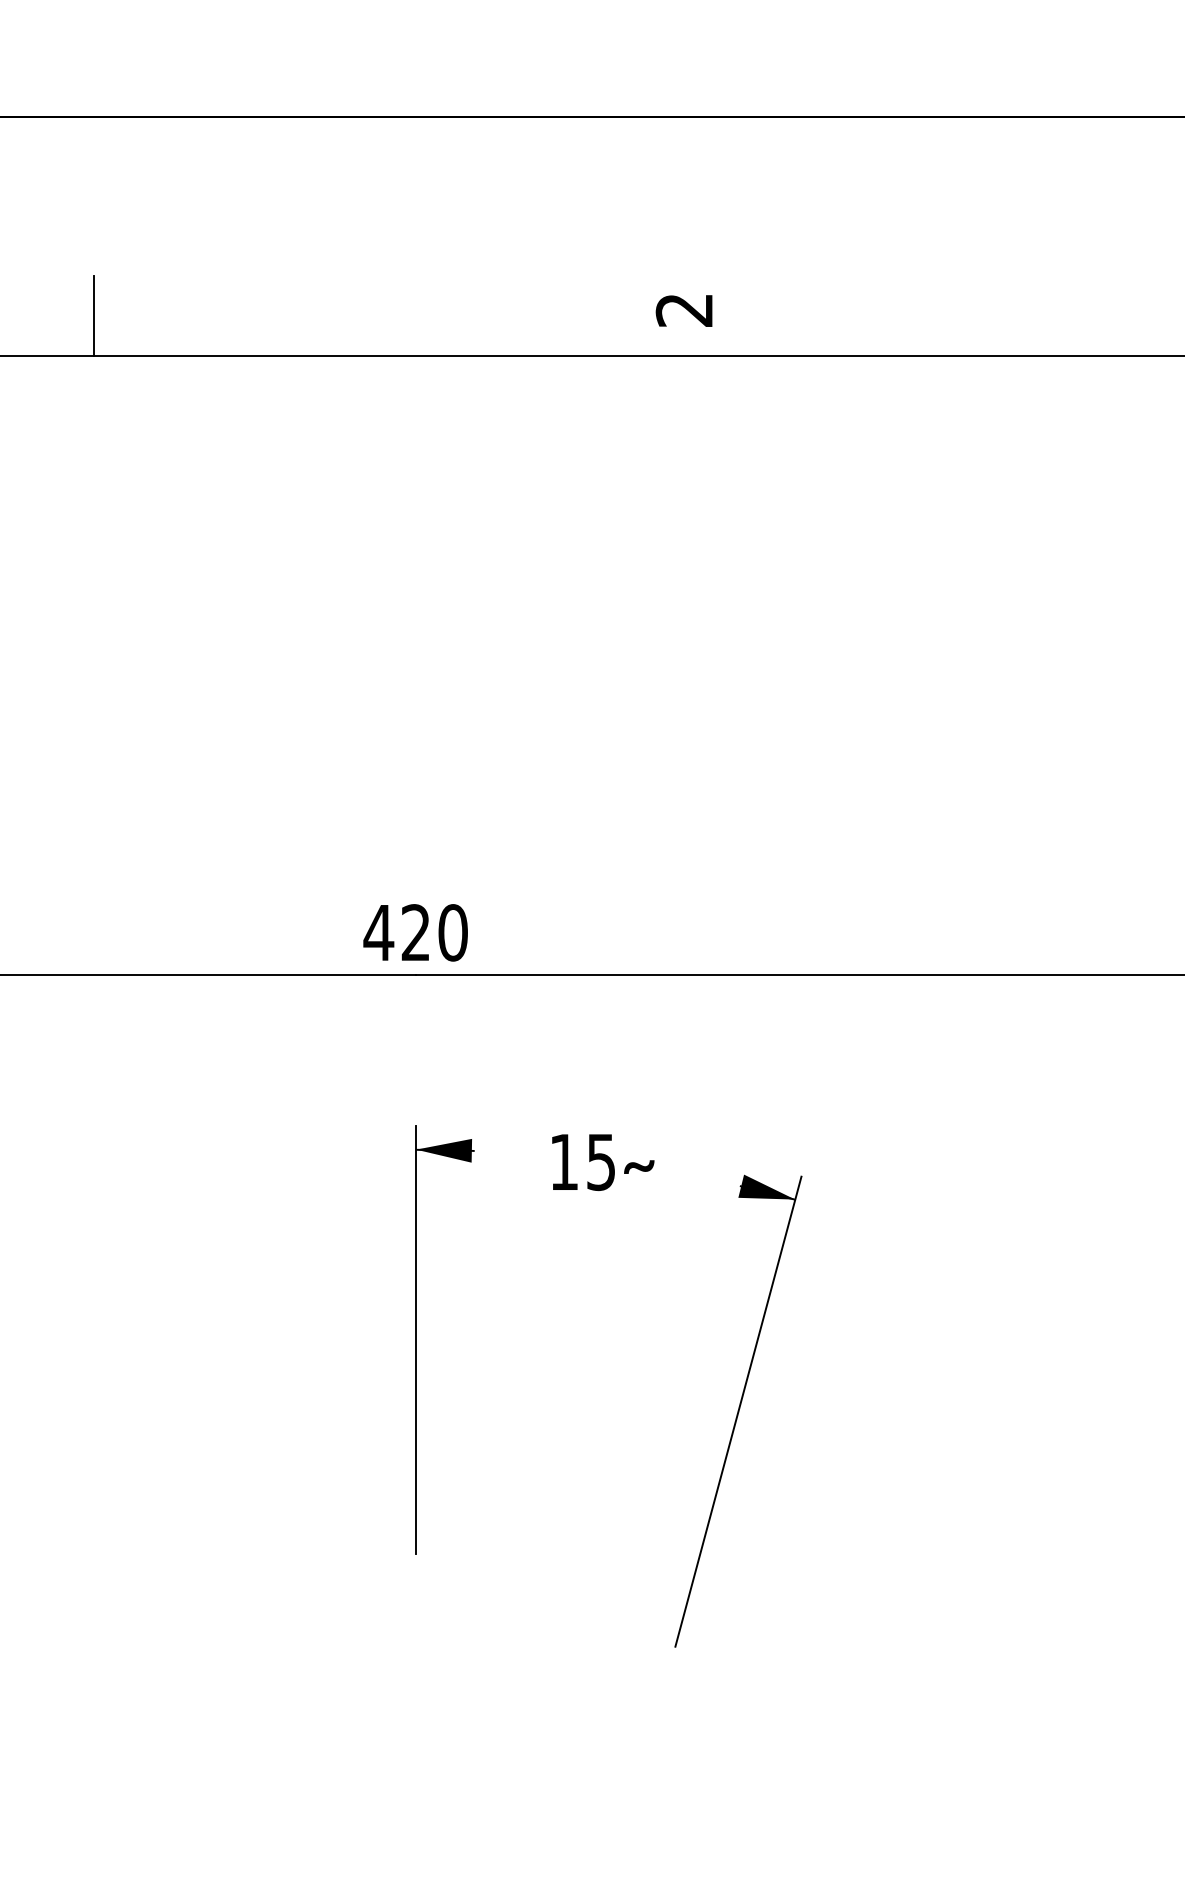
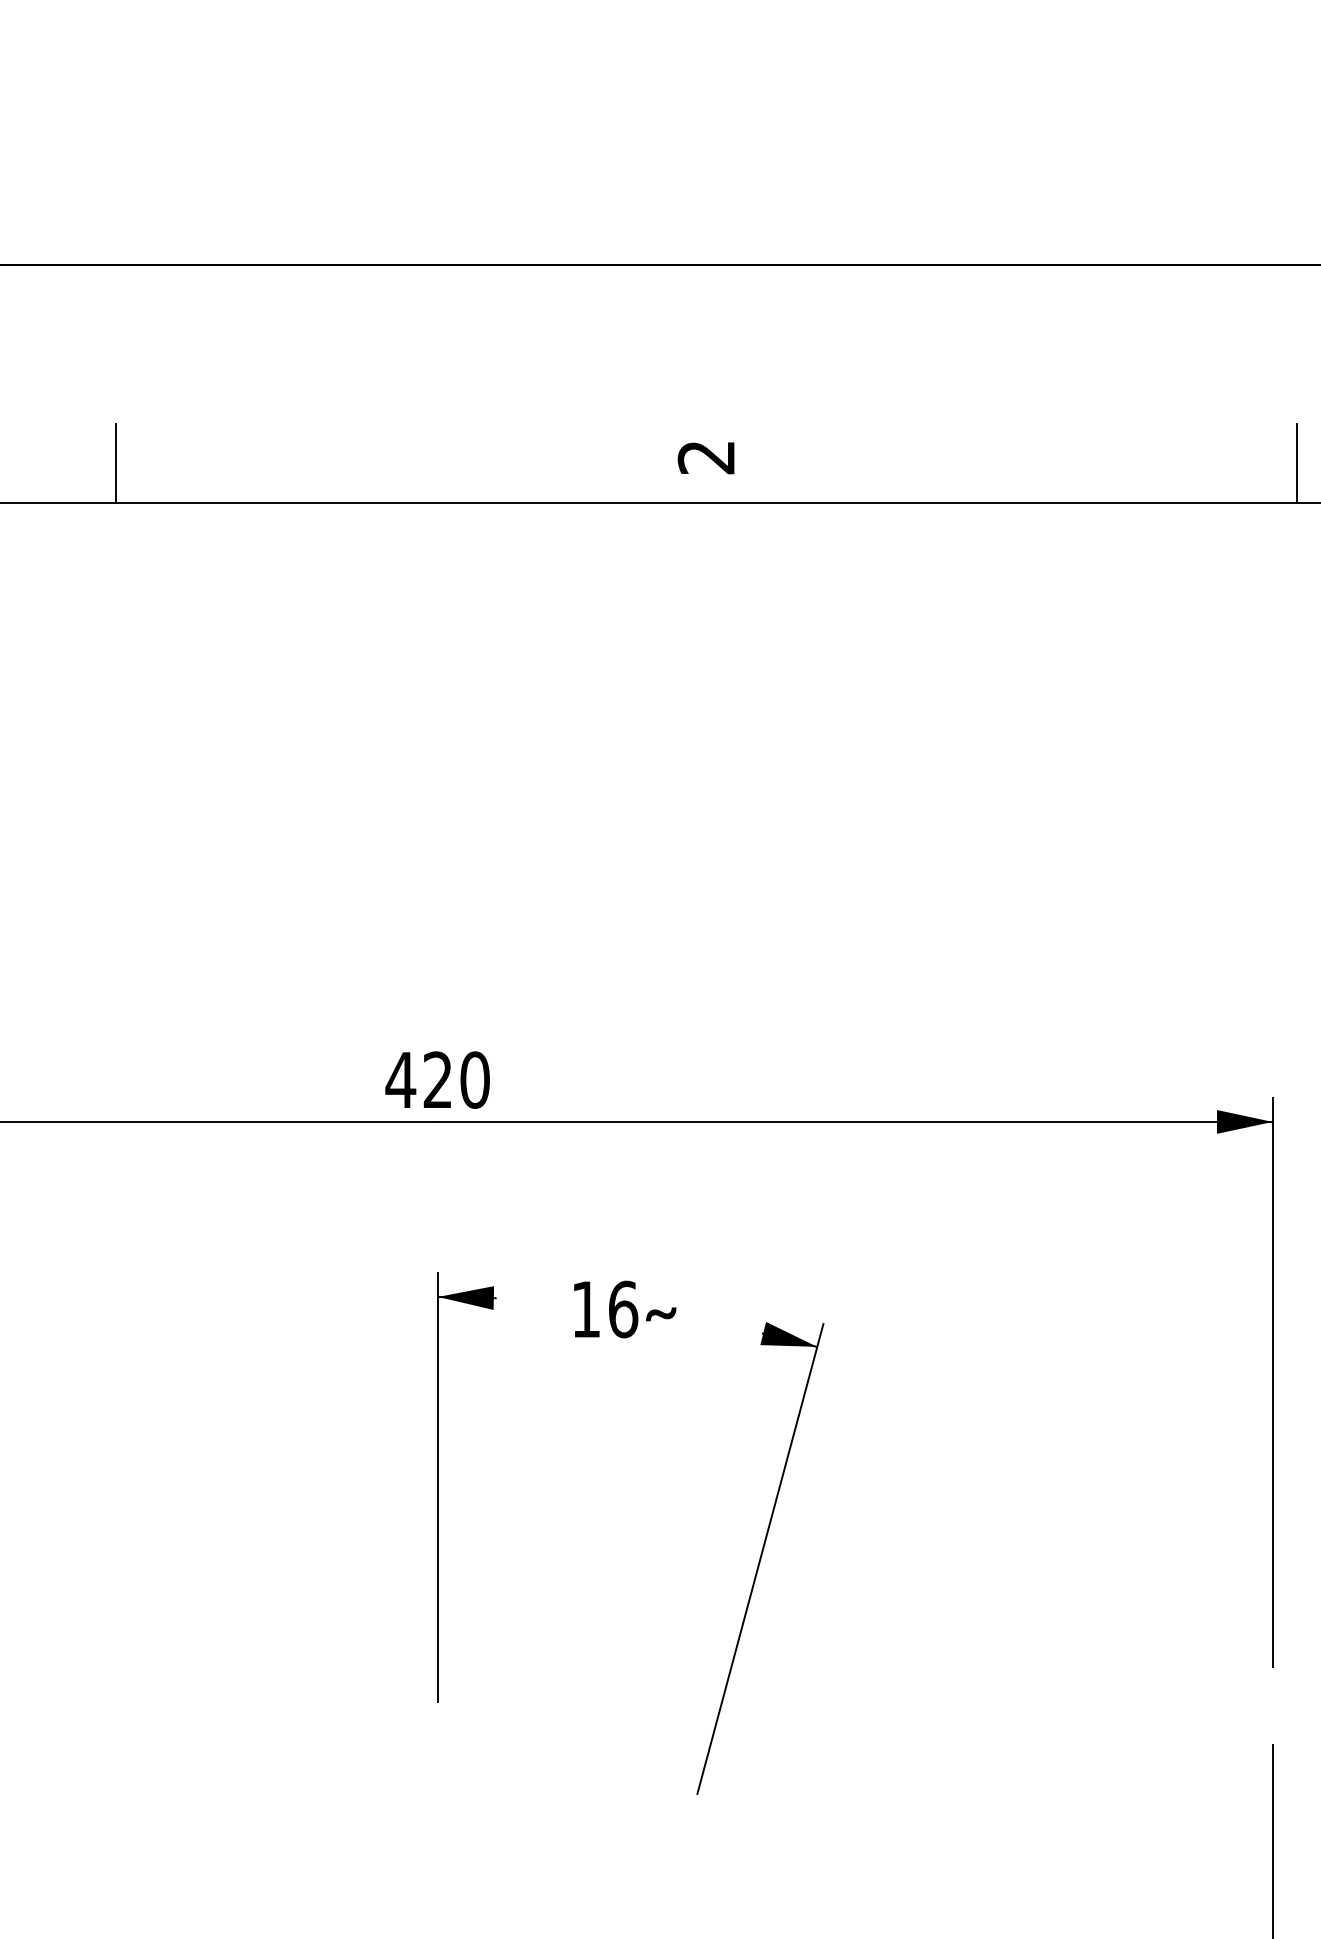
text: (601, 1162) -> (623, 1309), 15 -> 16

